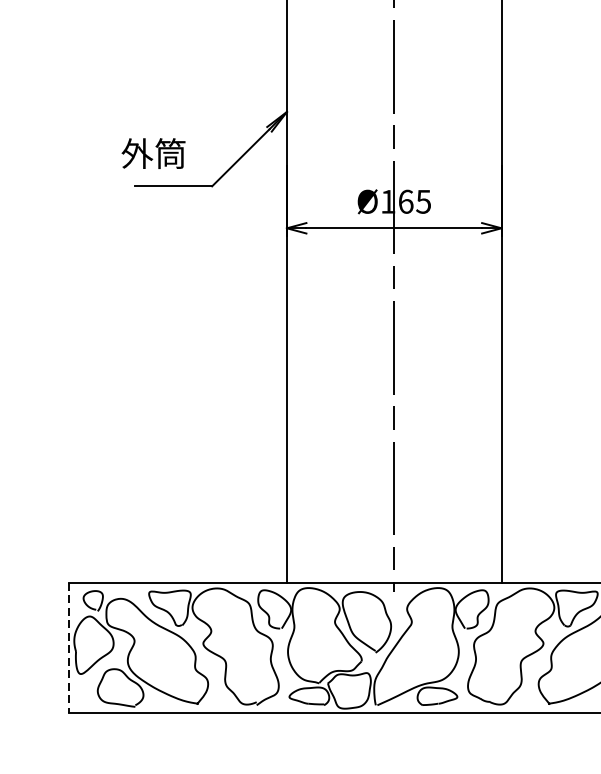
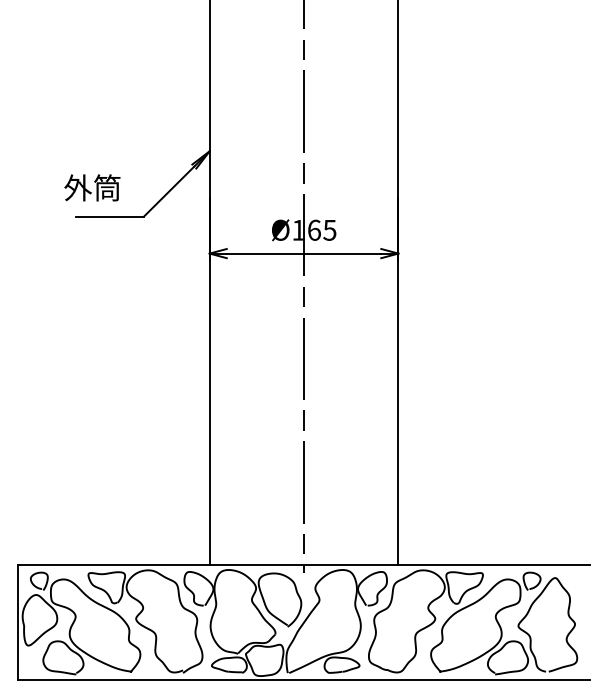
line: (69, 647) -> (18, 622), dashed -> solid

